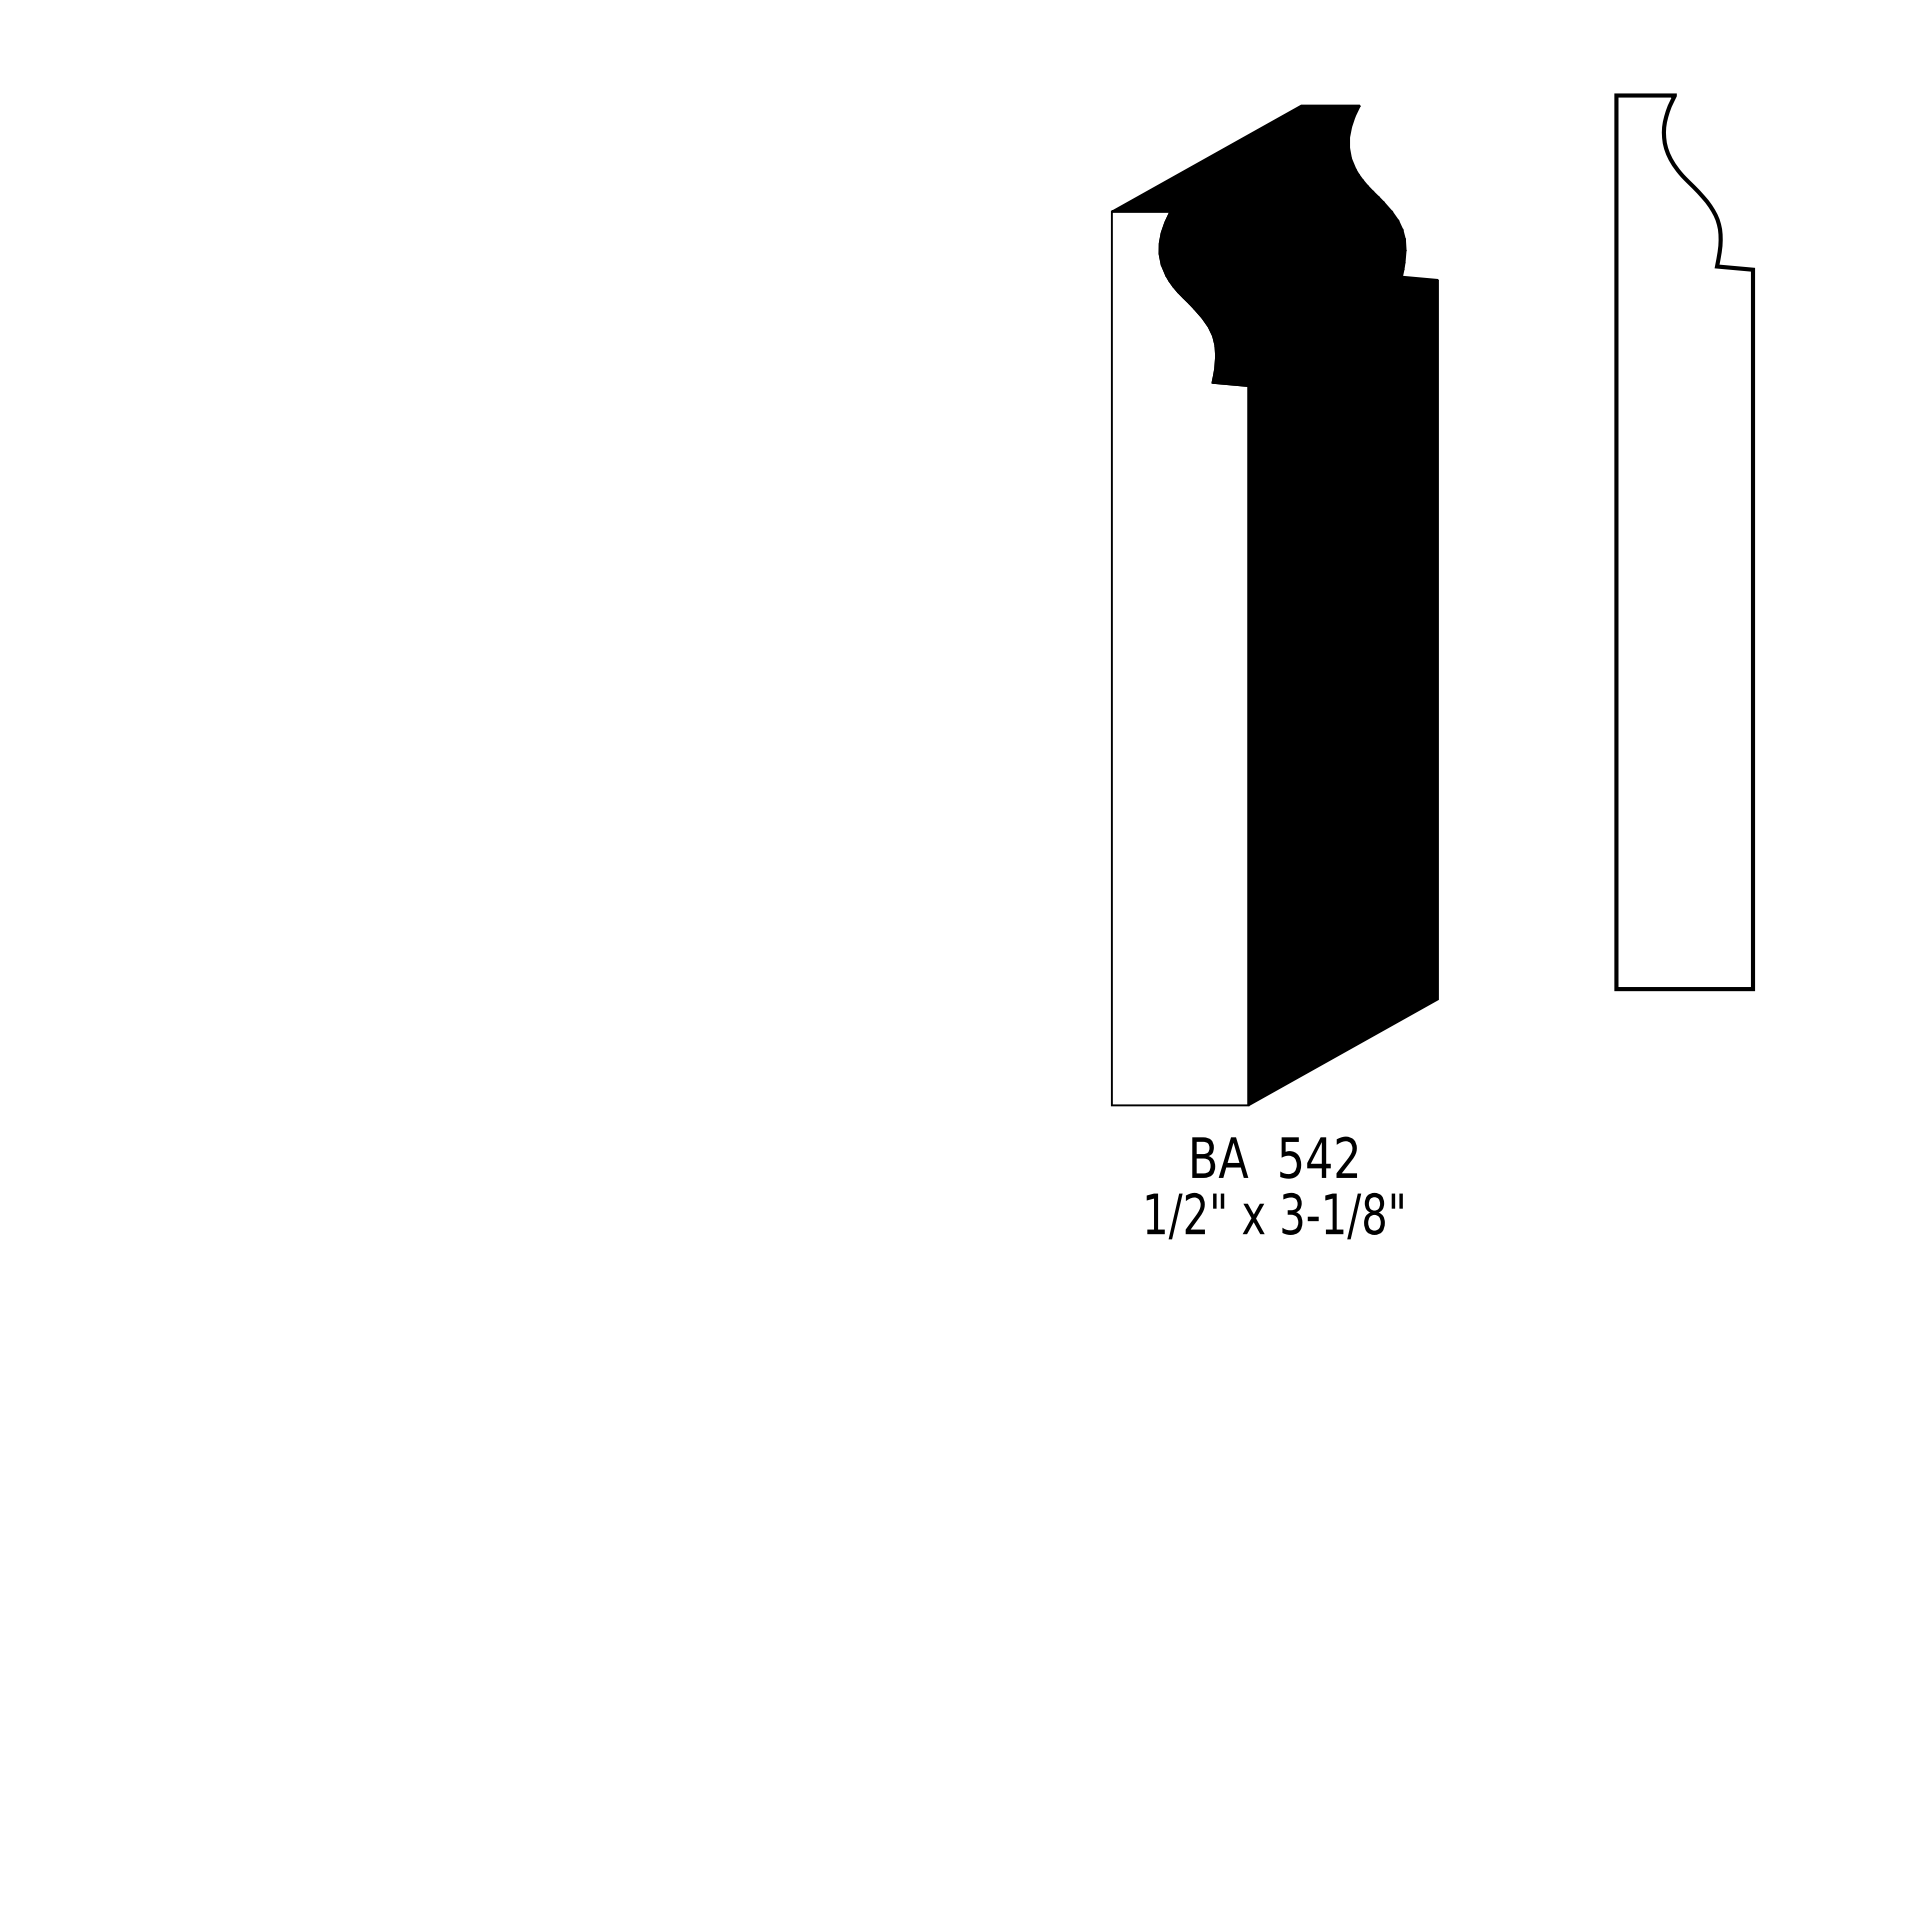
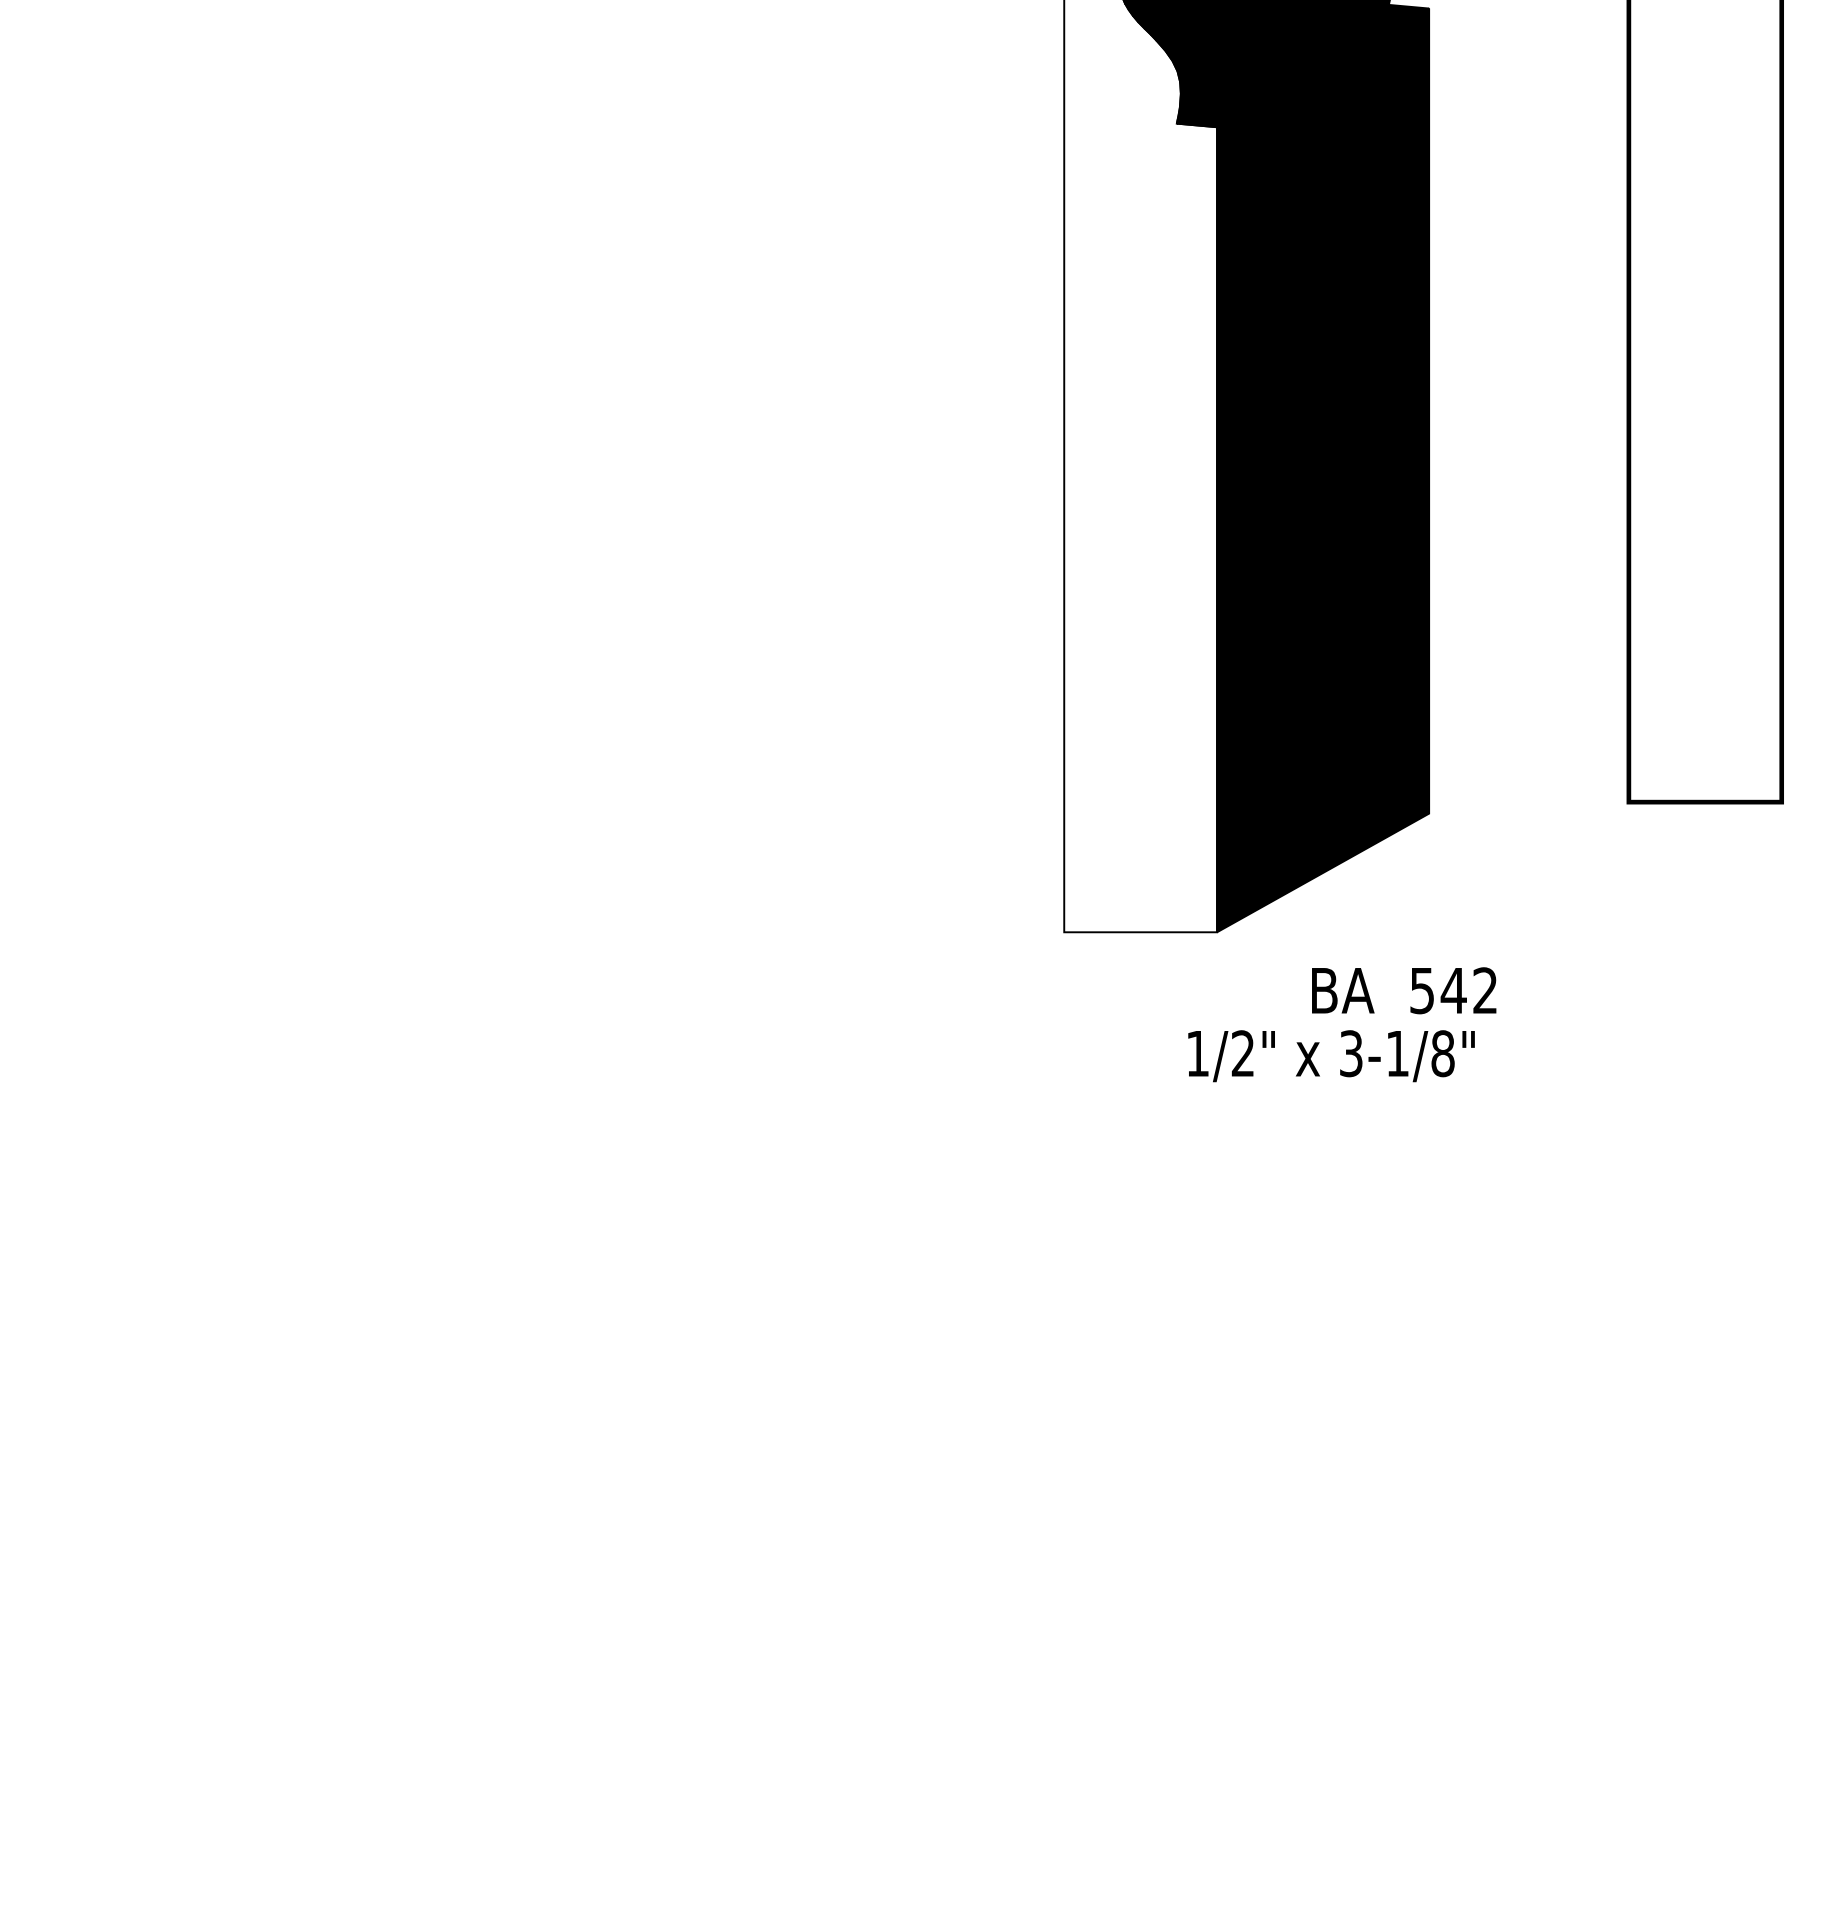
text: (1274, 1157) -> (1404, 990), moved
text: (1274, 1215) -> (1331, 1055), moved

